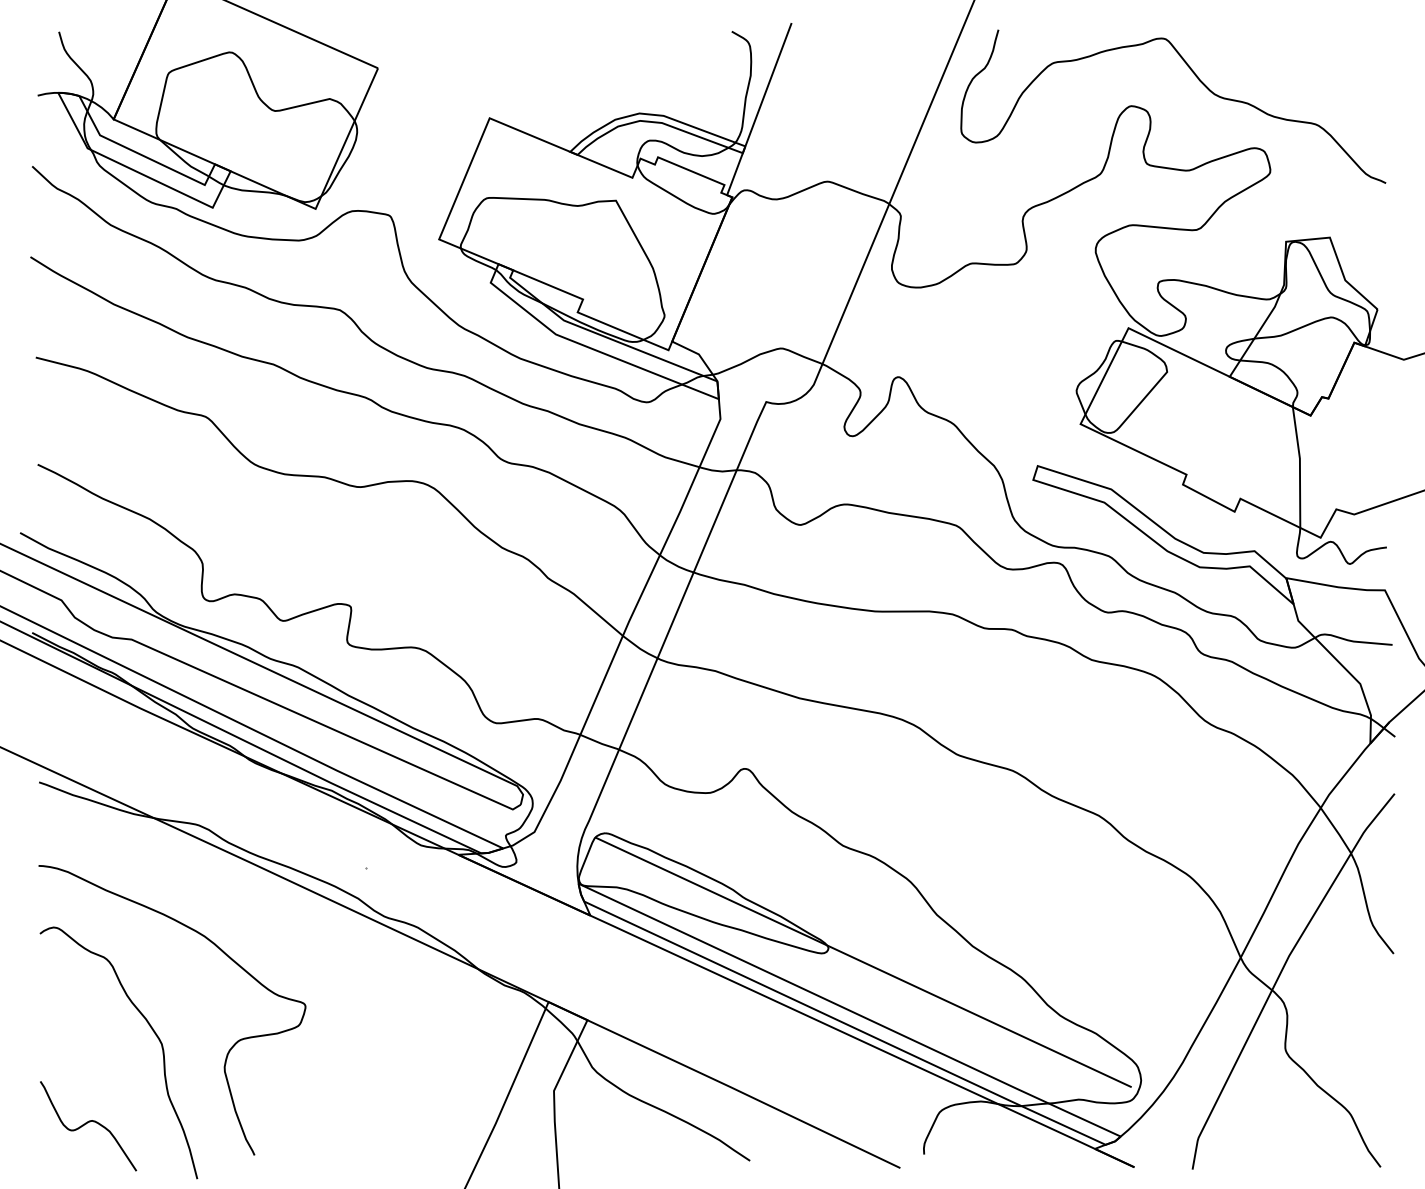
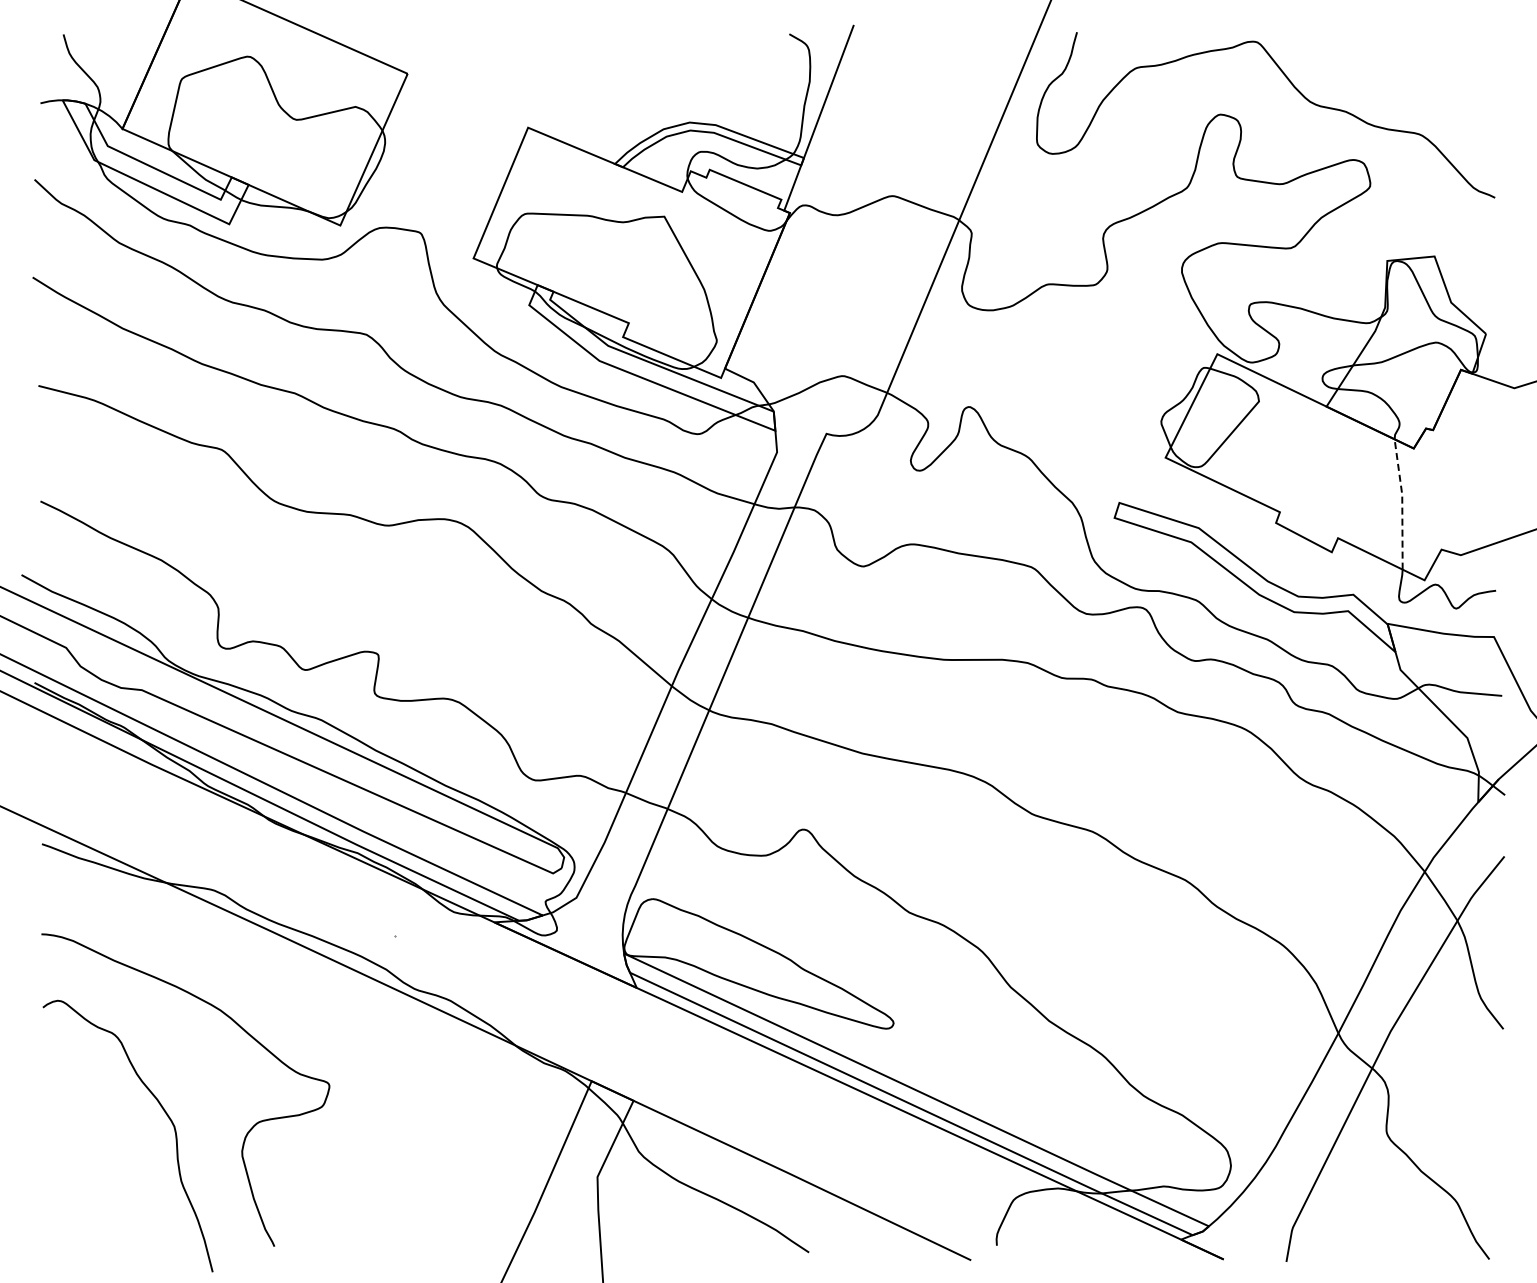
line: (1300, 465) -> (1402, 502), solid -> dashed
line: (862, 961) -> (930, 1037), removed
curve: (87, 1123) -> (94, 1212), removed

